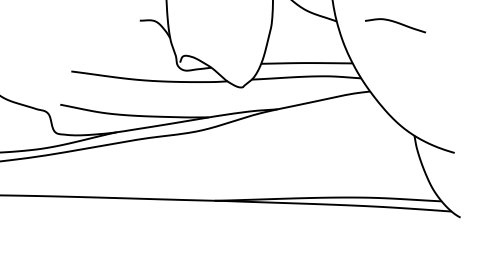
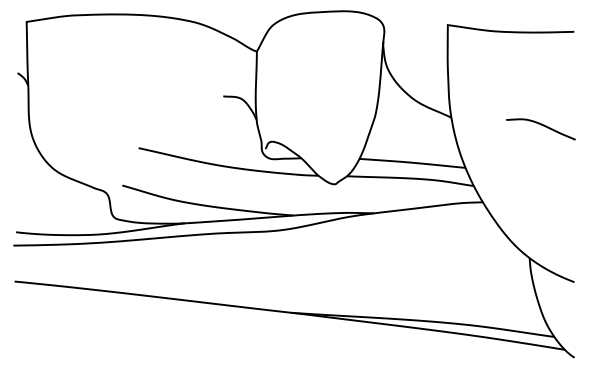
curve: (394, 23) -> (540, 125), moved

